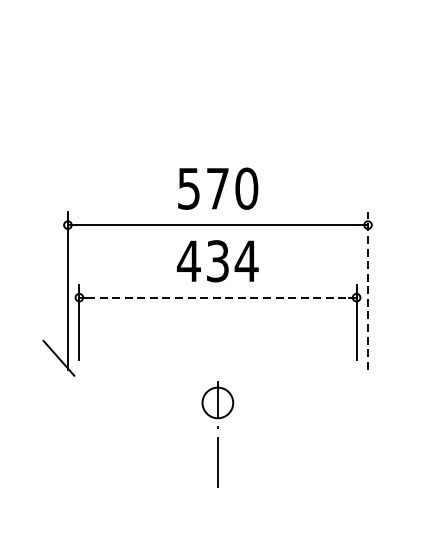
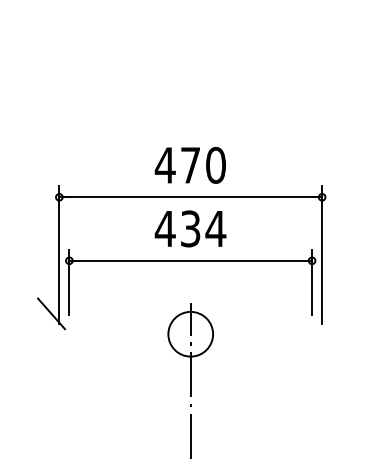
text: (188, 188) -> (164, 165), 570 -> 470
line: (368, 290) -> (322, 254), dashed -> solid
line: (217, 297) -> (190, 260), dashed -> solid
part: (217, 434) -> (190, 380), size x1.67

